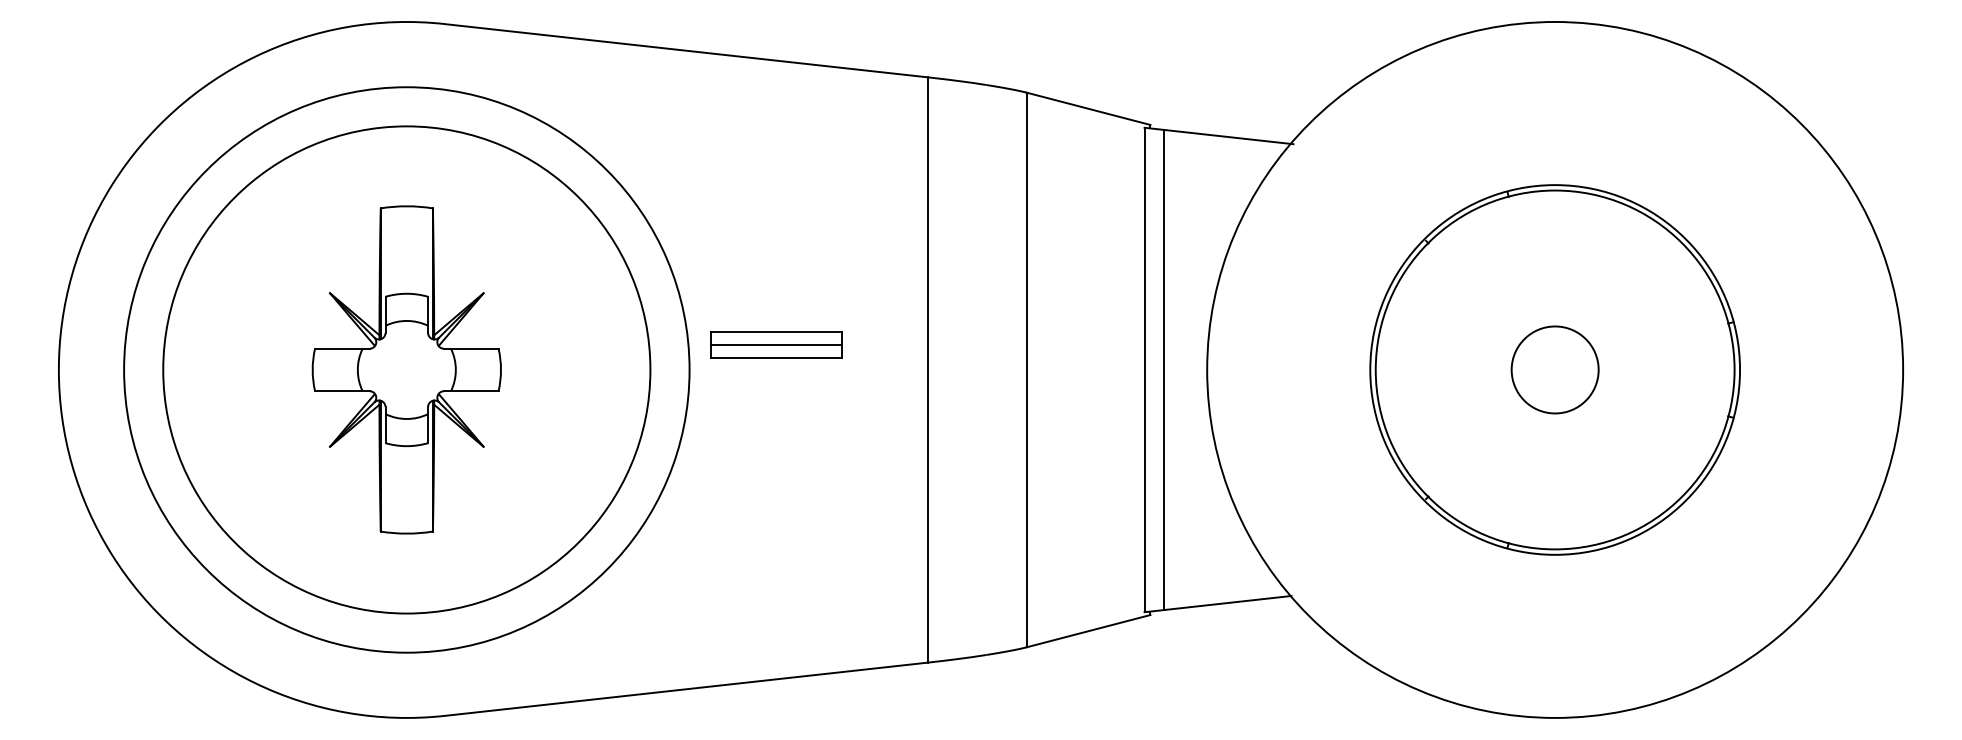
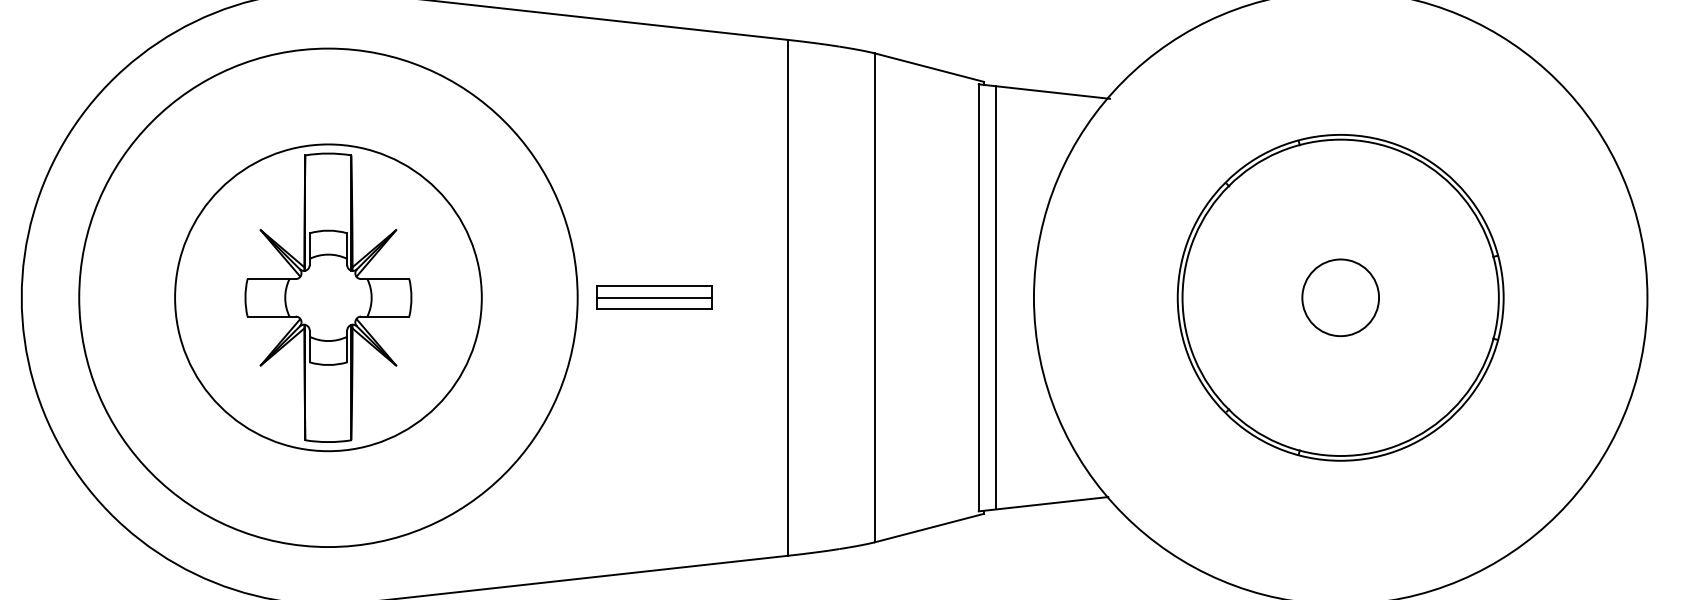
part: (776, 344) -> (654, 297), moved
circle: (406, 369) -> (328, 297), size x0.71

